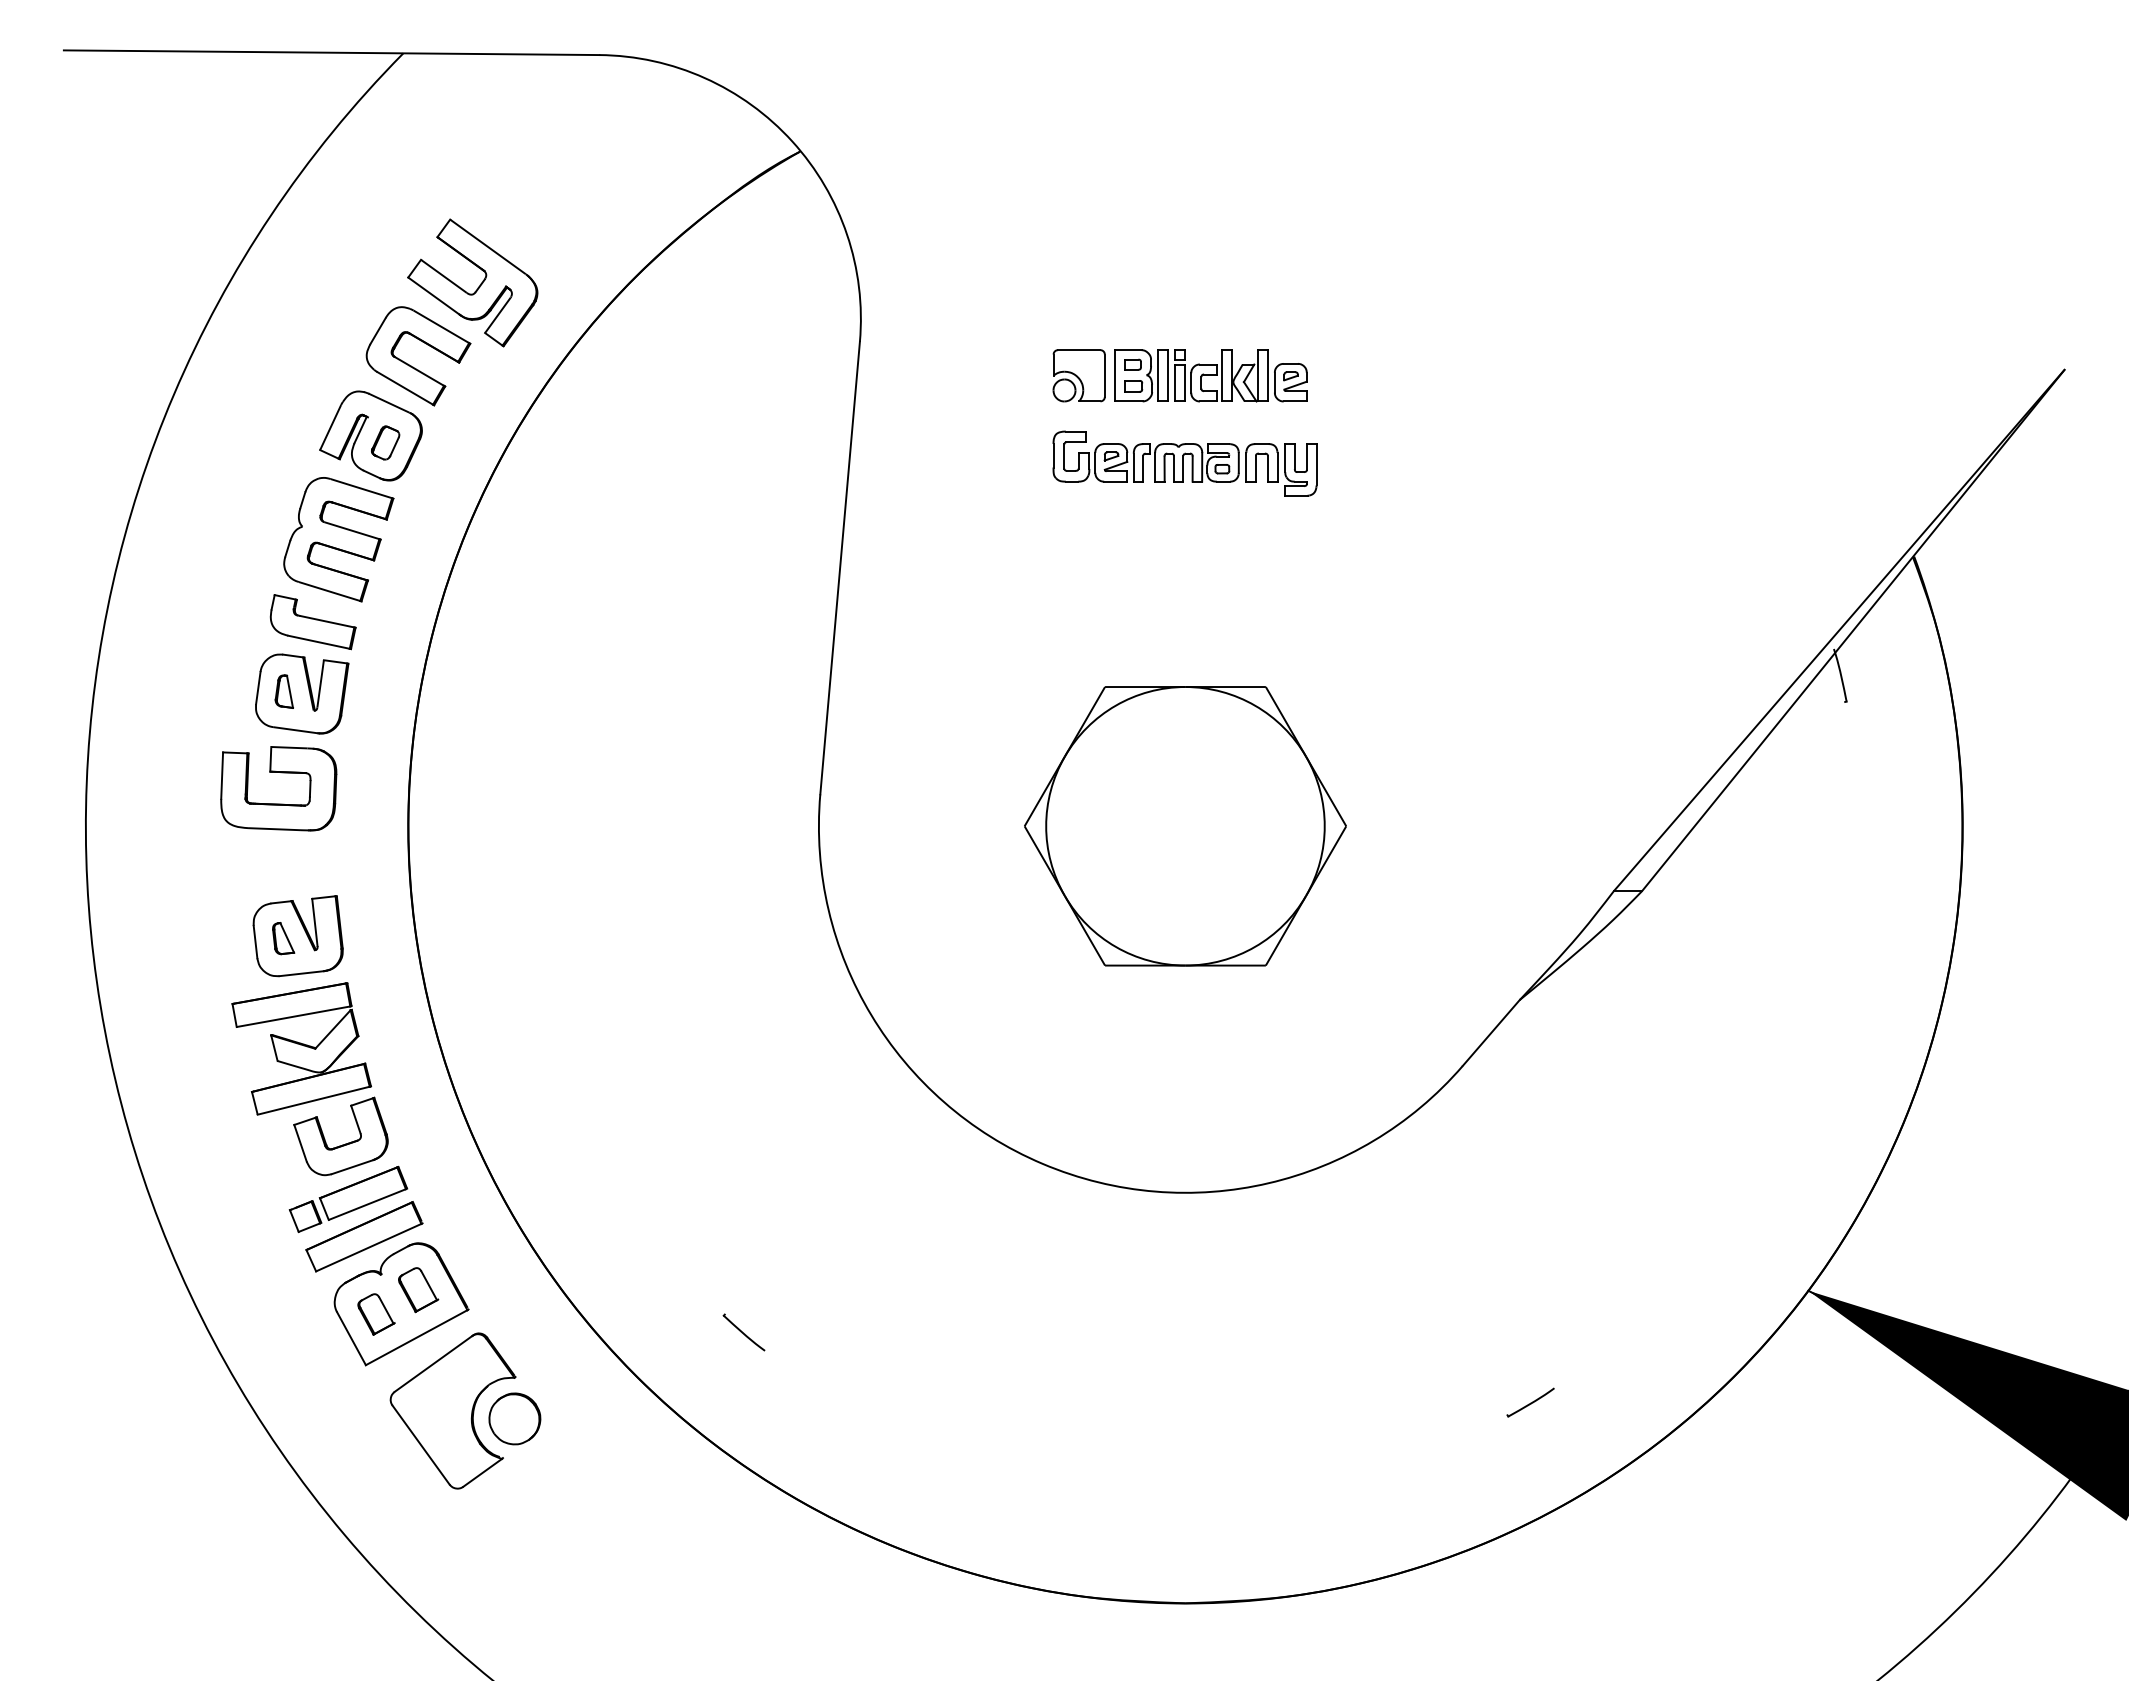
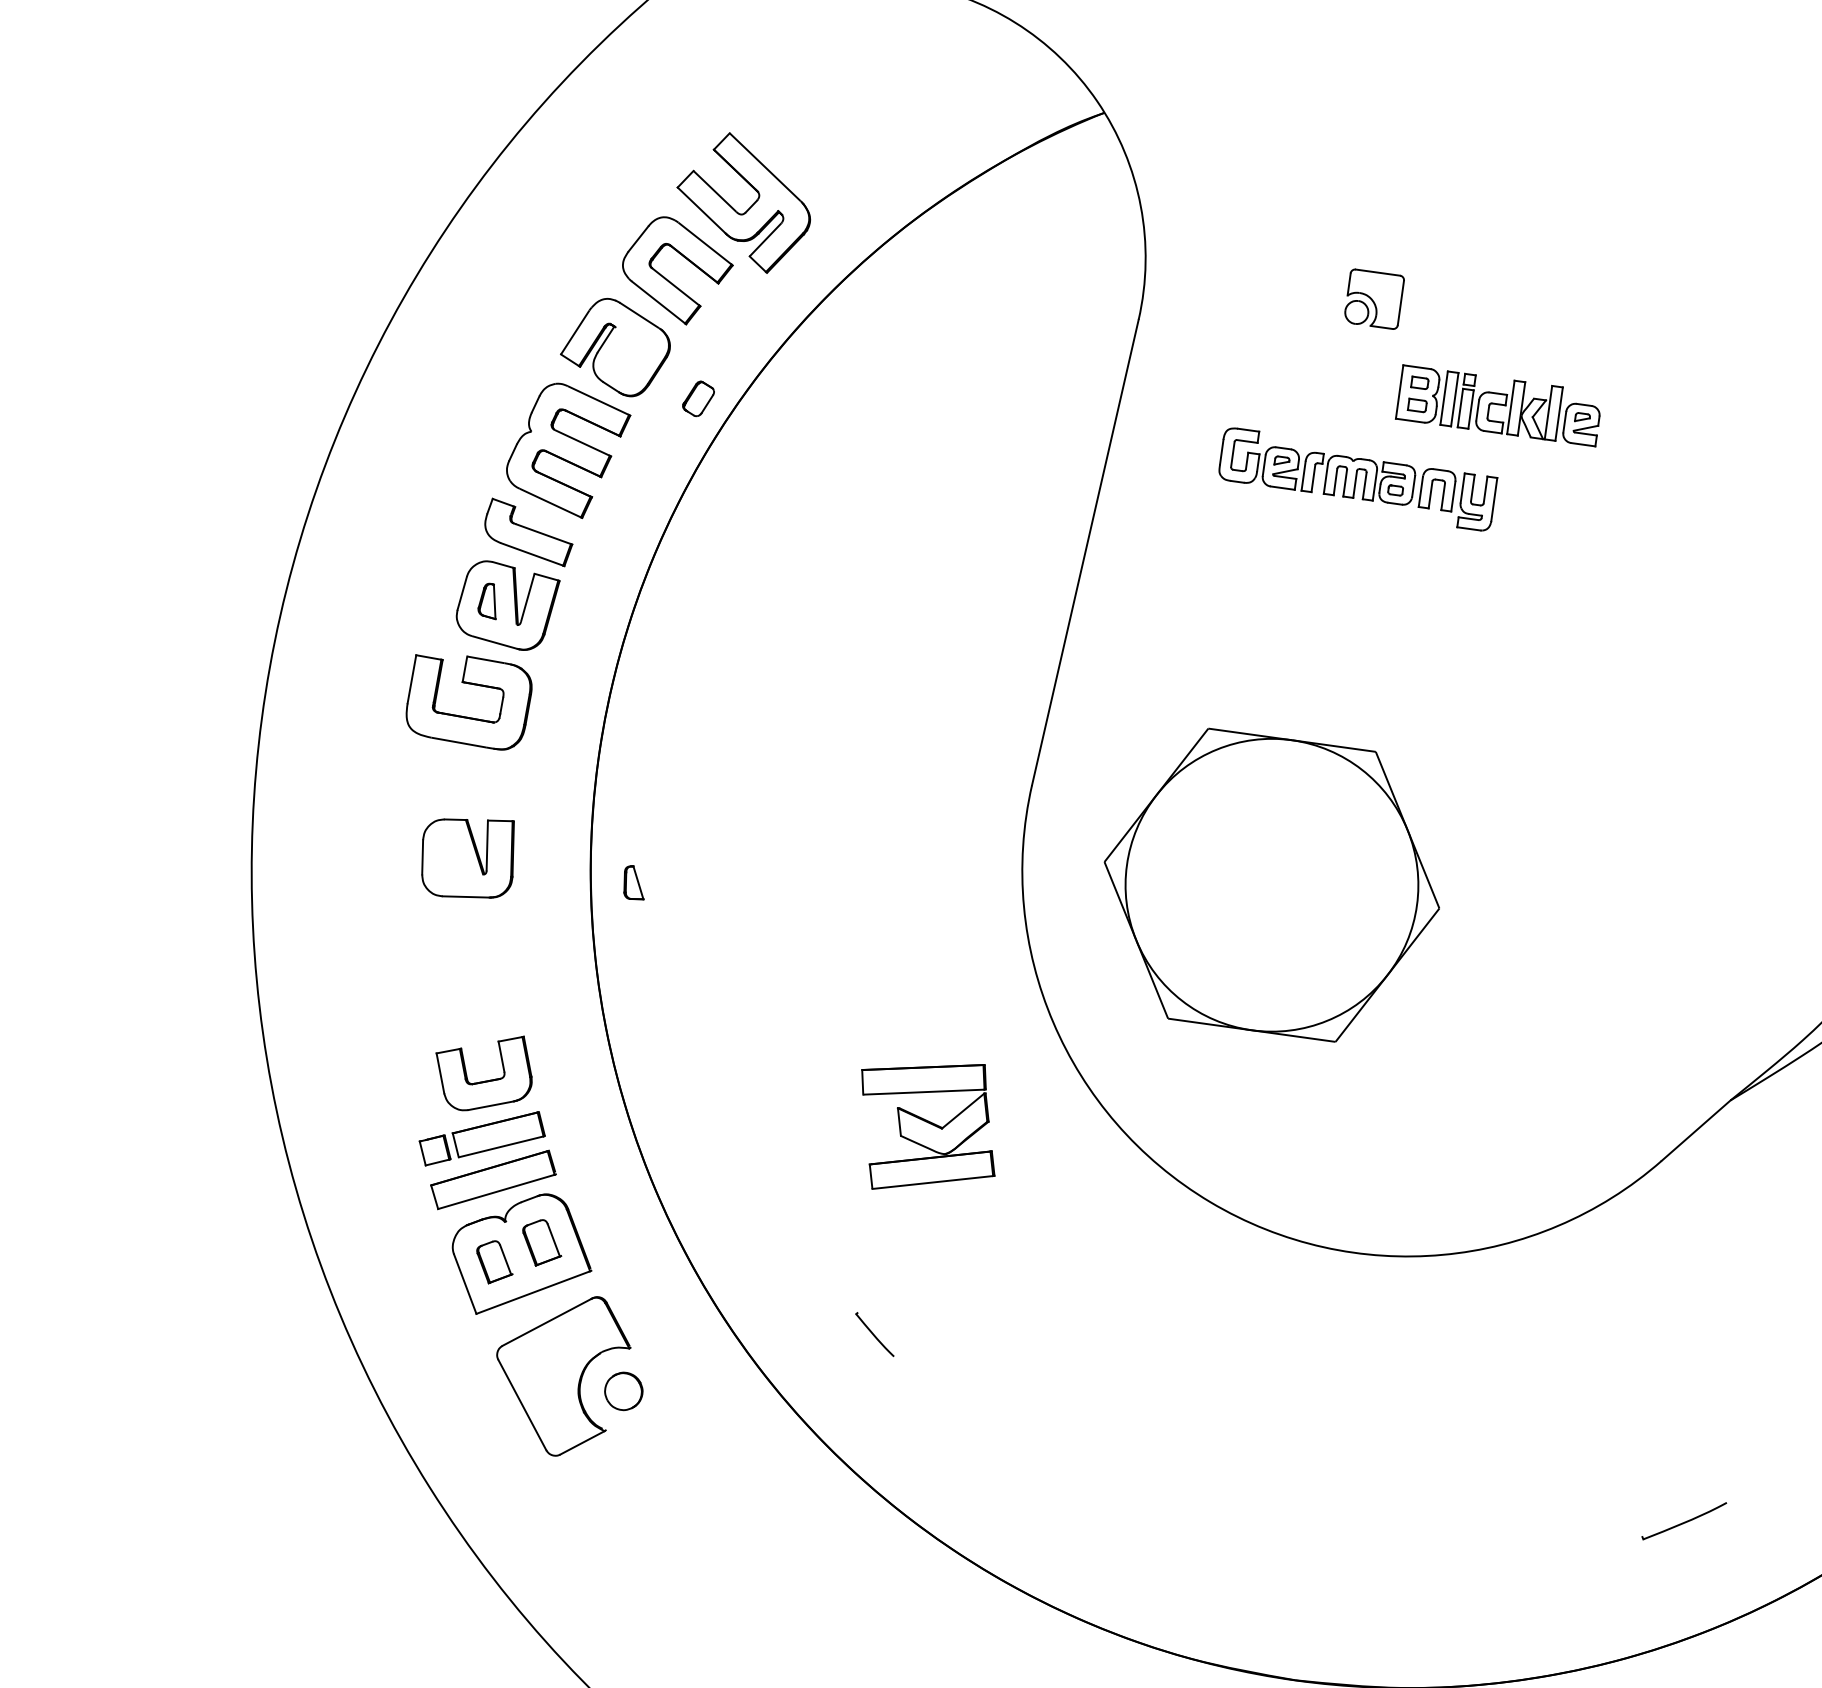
part: (1078, 375) -> (1373, 298), moved
part: (385, 442) -> (698, 398), moved
part: (1184, 463) -> (1357, 479), moved
part: (1185, 826) -> (1271, 885), moved
part: (283, 938) -> (634, 882), moved
part: (301, 1048) -> (927, 1126), moved
part: (1530, 1402) -> (1683, 1521), size x1.6
part: (514, 1418) -> (623, 1390), size x0.7

